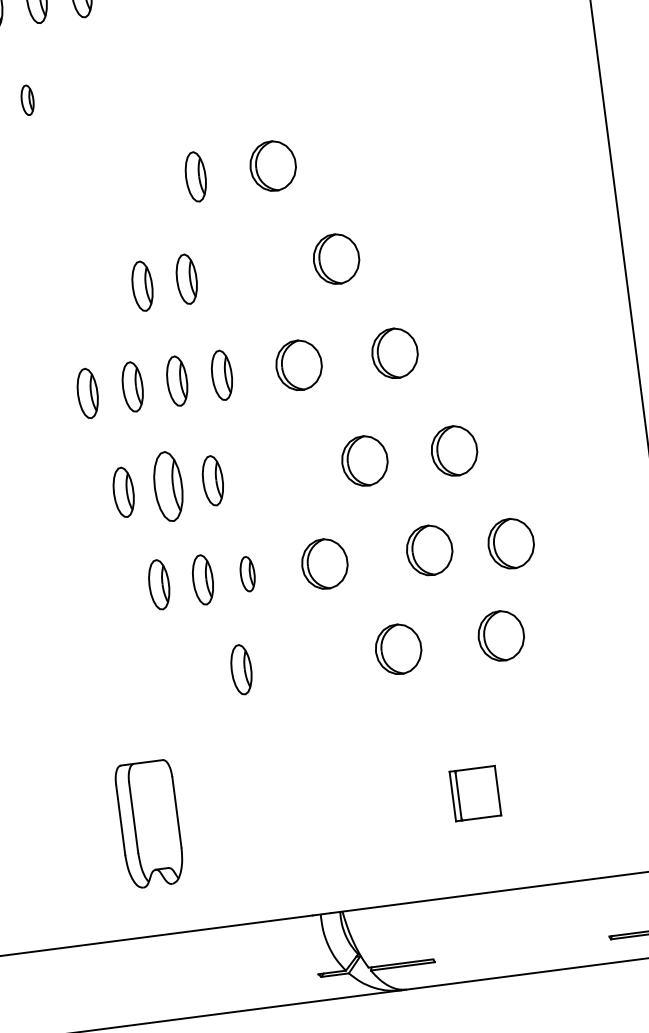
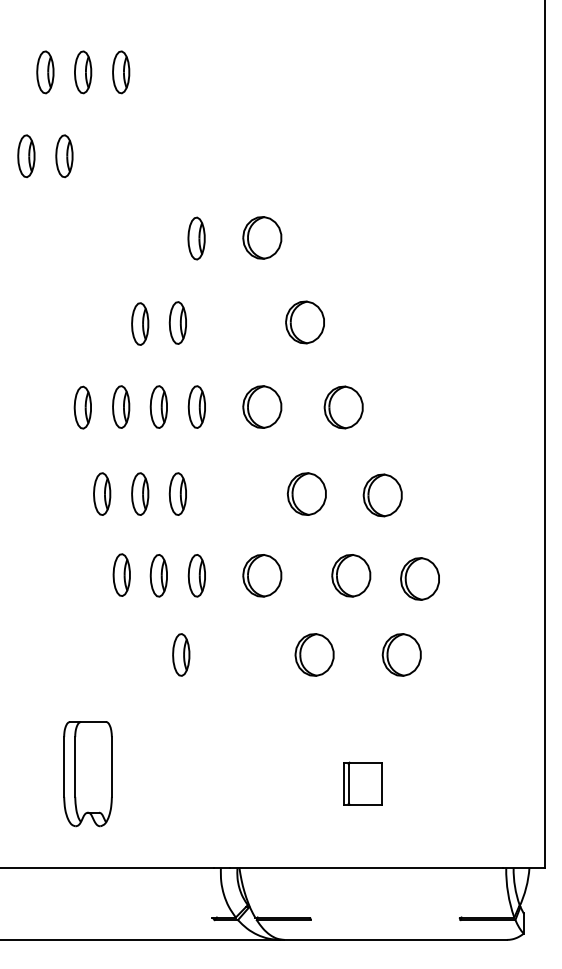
part: (27, 100) -> (64, 156), size x1.67
part: (168, 485) -> (140, 493), size x0.71
part: (247, 573) -> (196, 575), size x1.43

